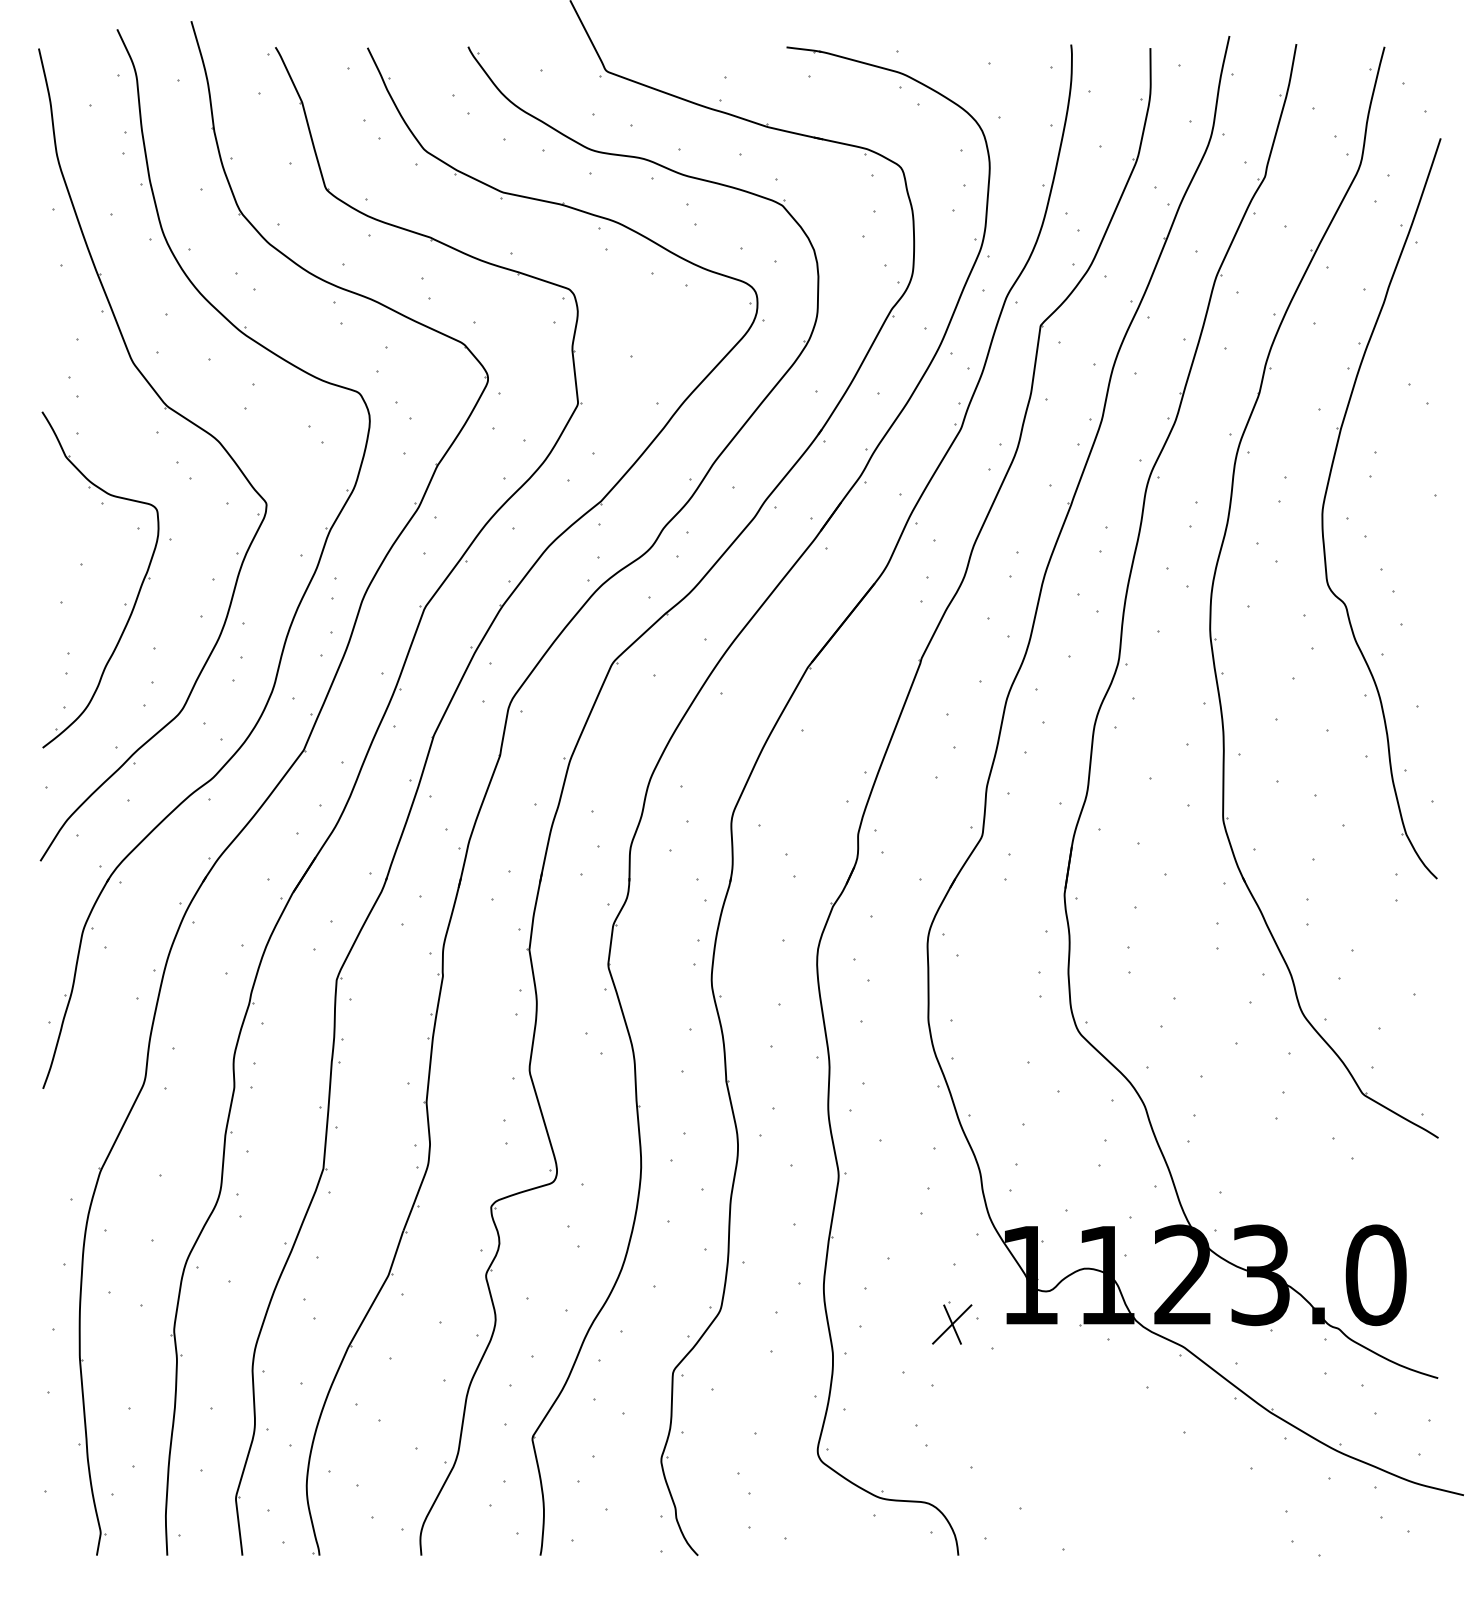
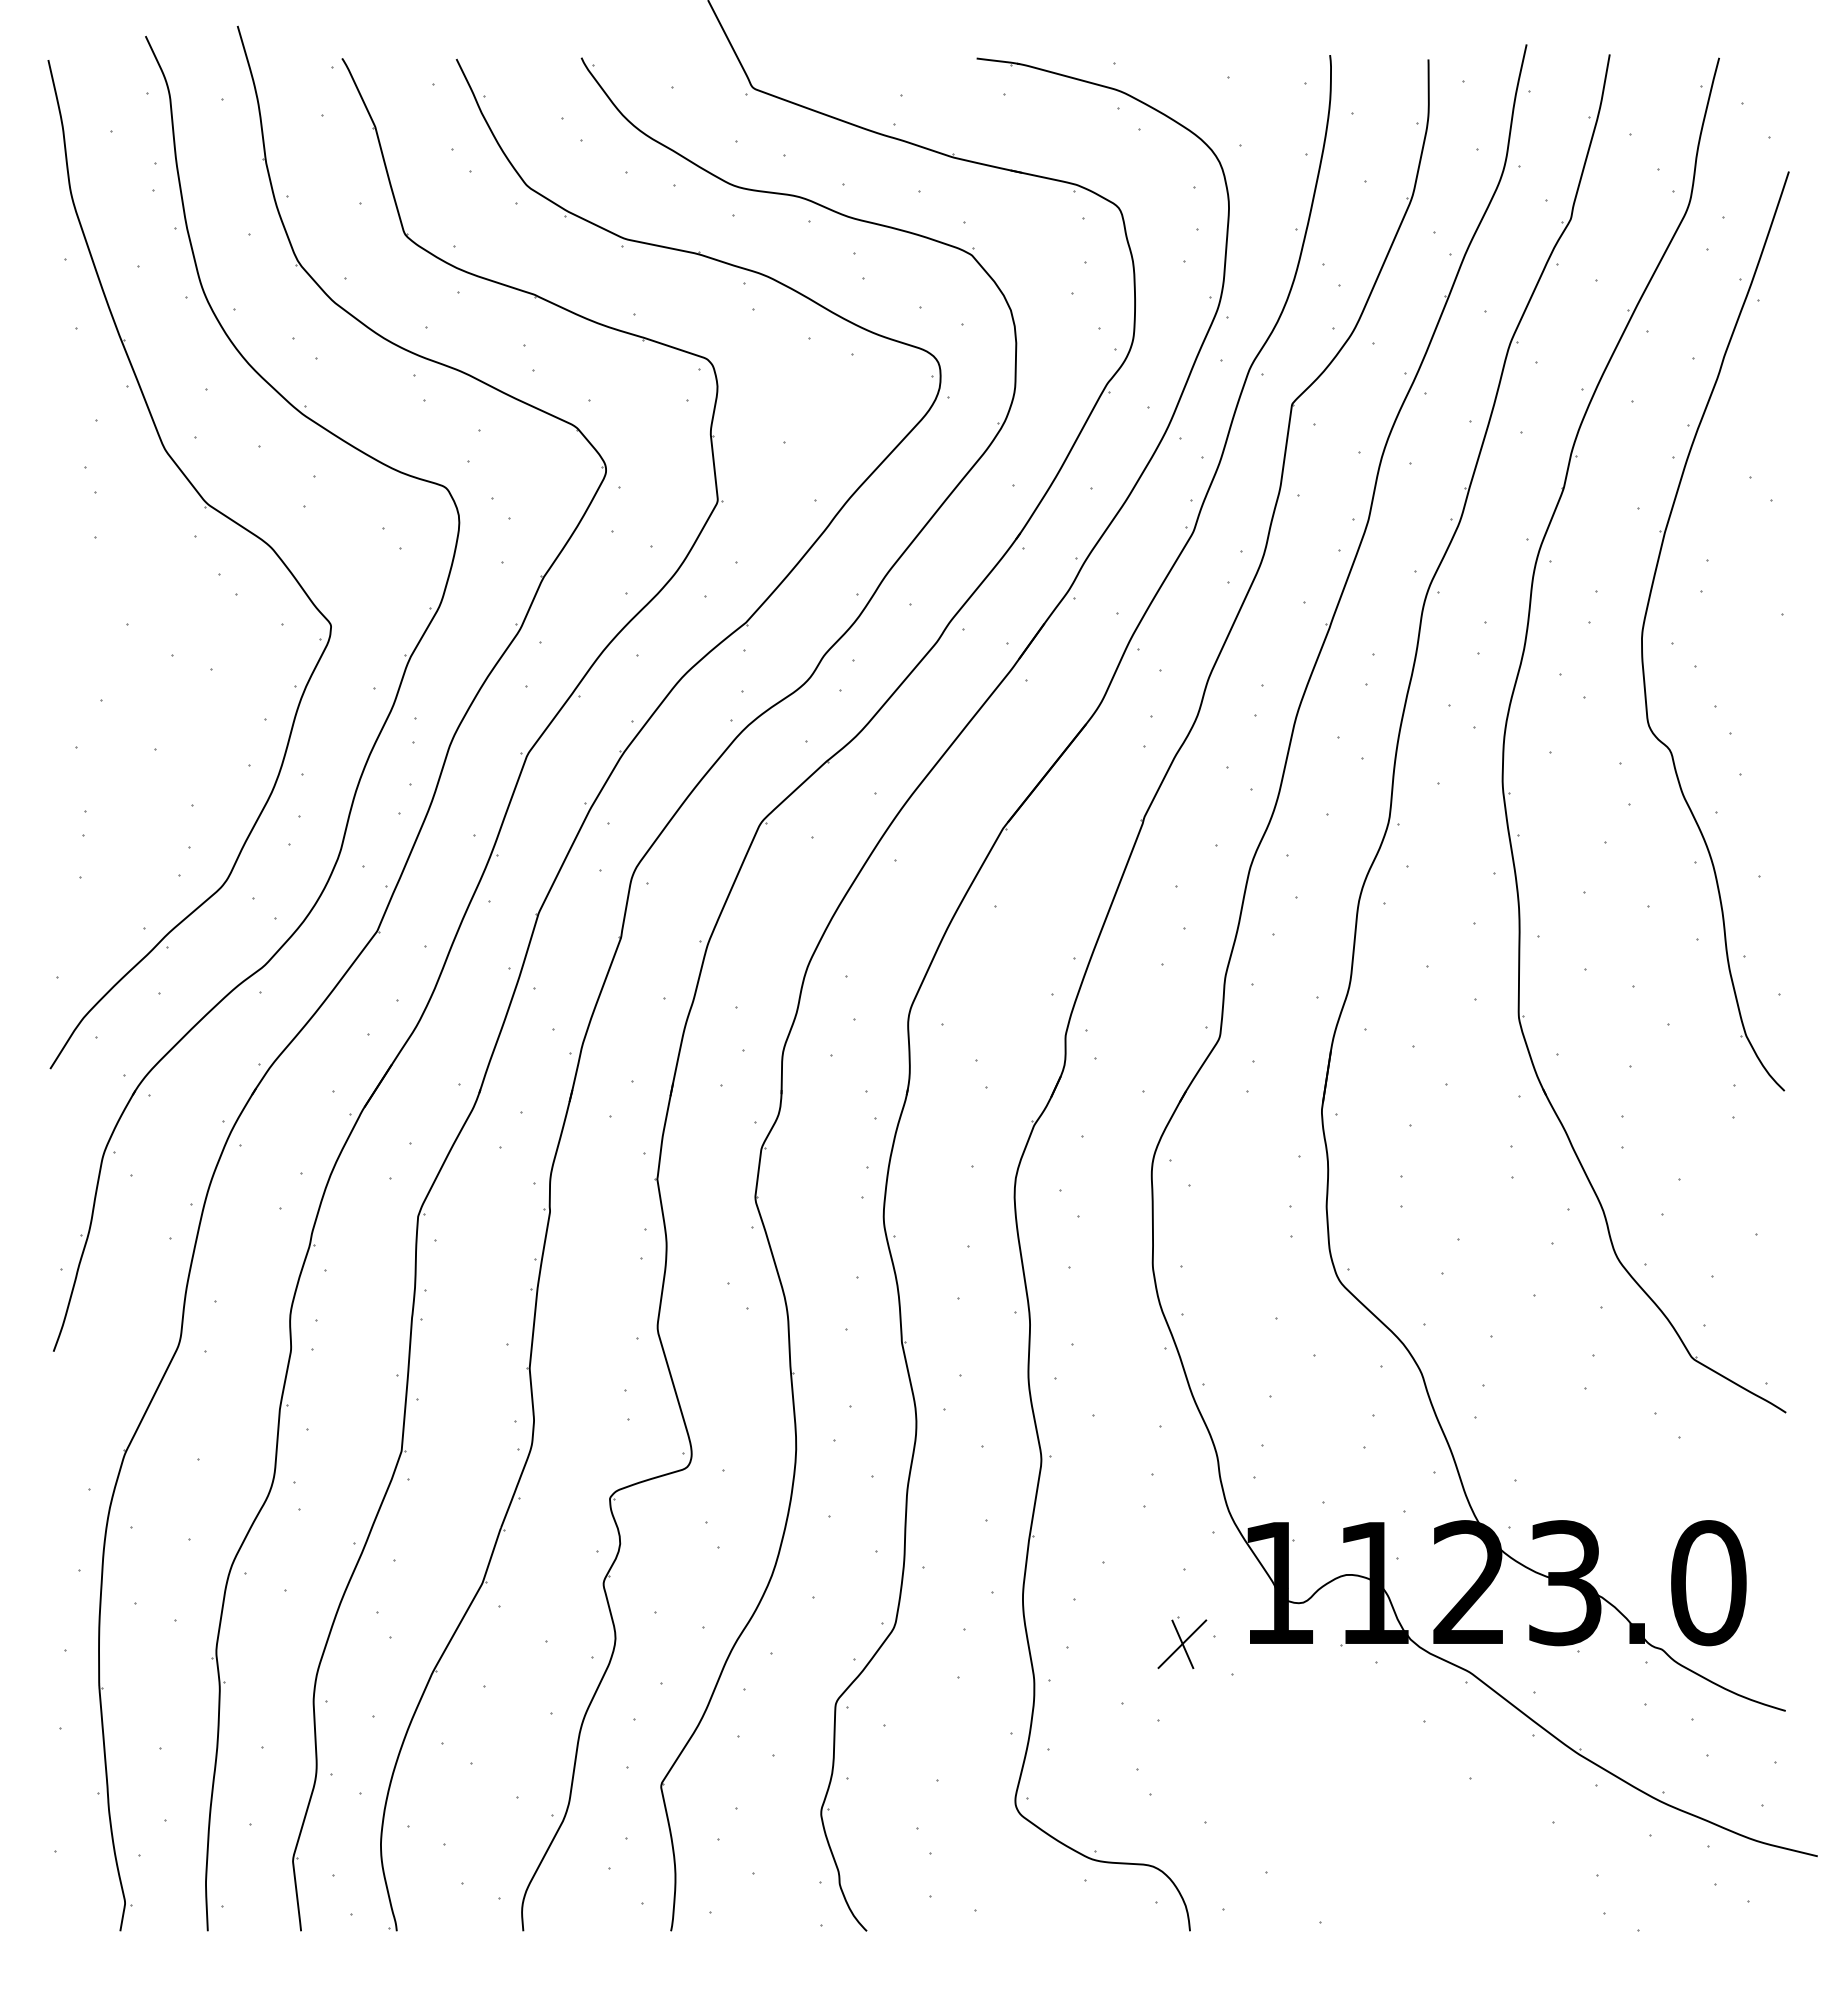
part: (138, 592) -> (171, 735), removed

